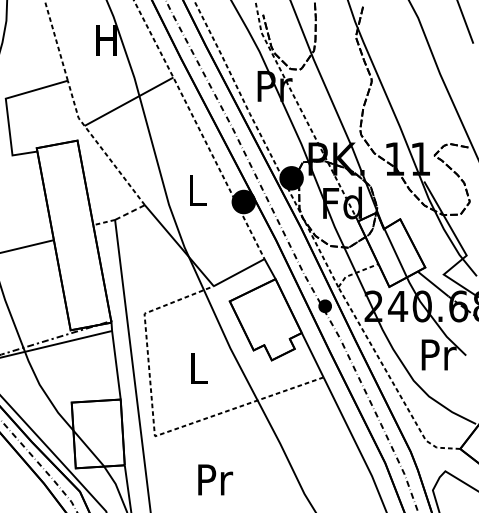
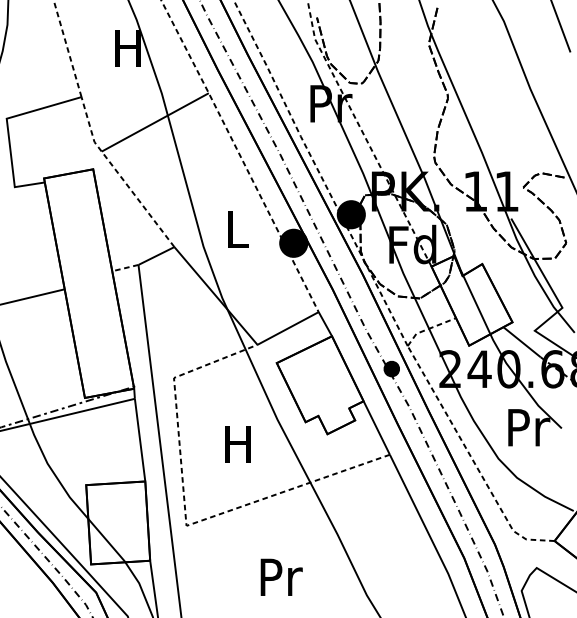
line: (130, 212) -> (156, 255), dashed -> solid
text: (197, 368) -> (237, 444), L -> H
text: (215, 479) -> (281, 576), moved

